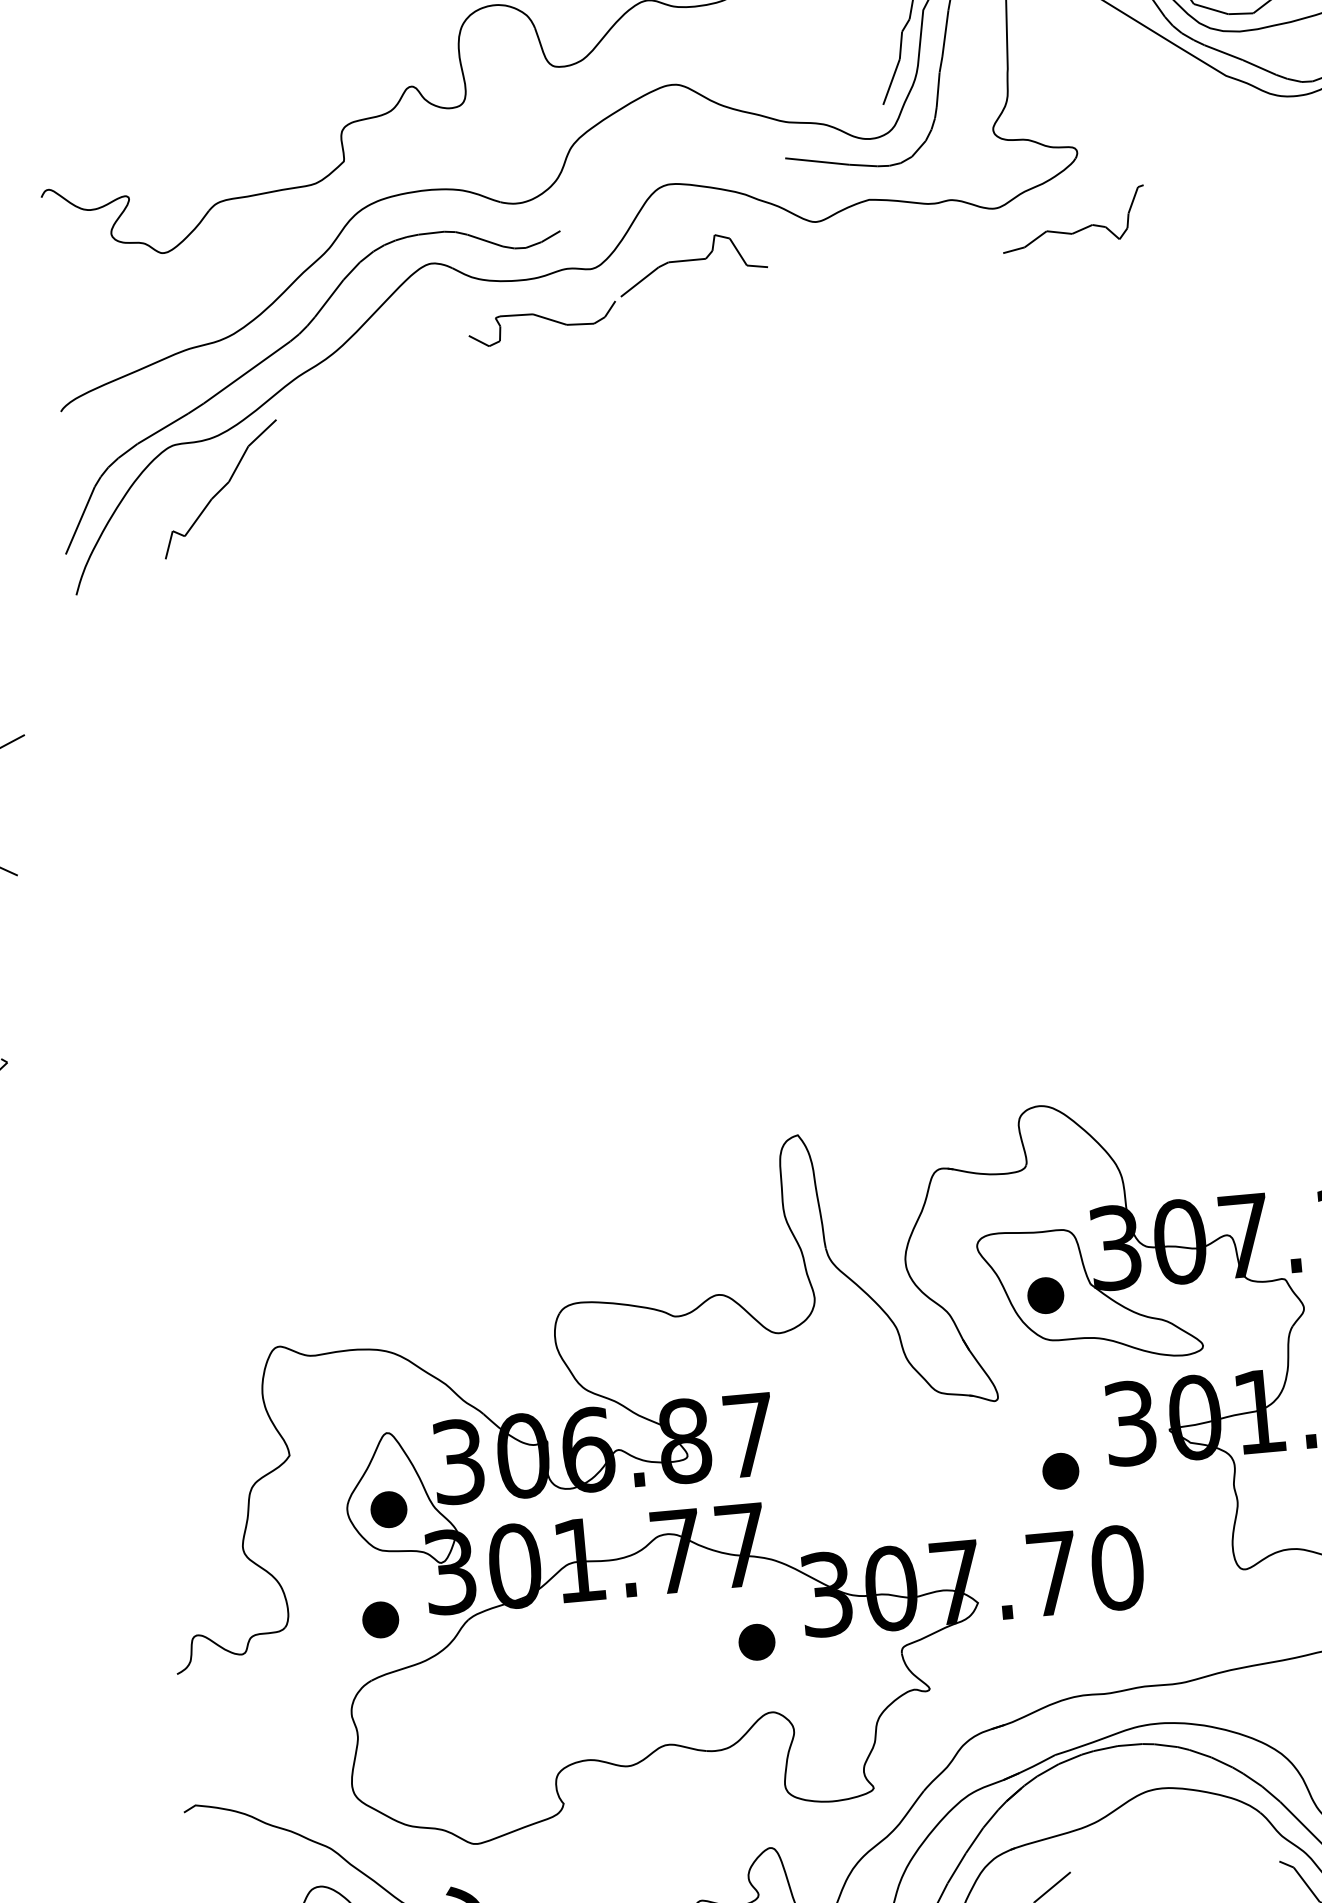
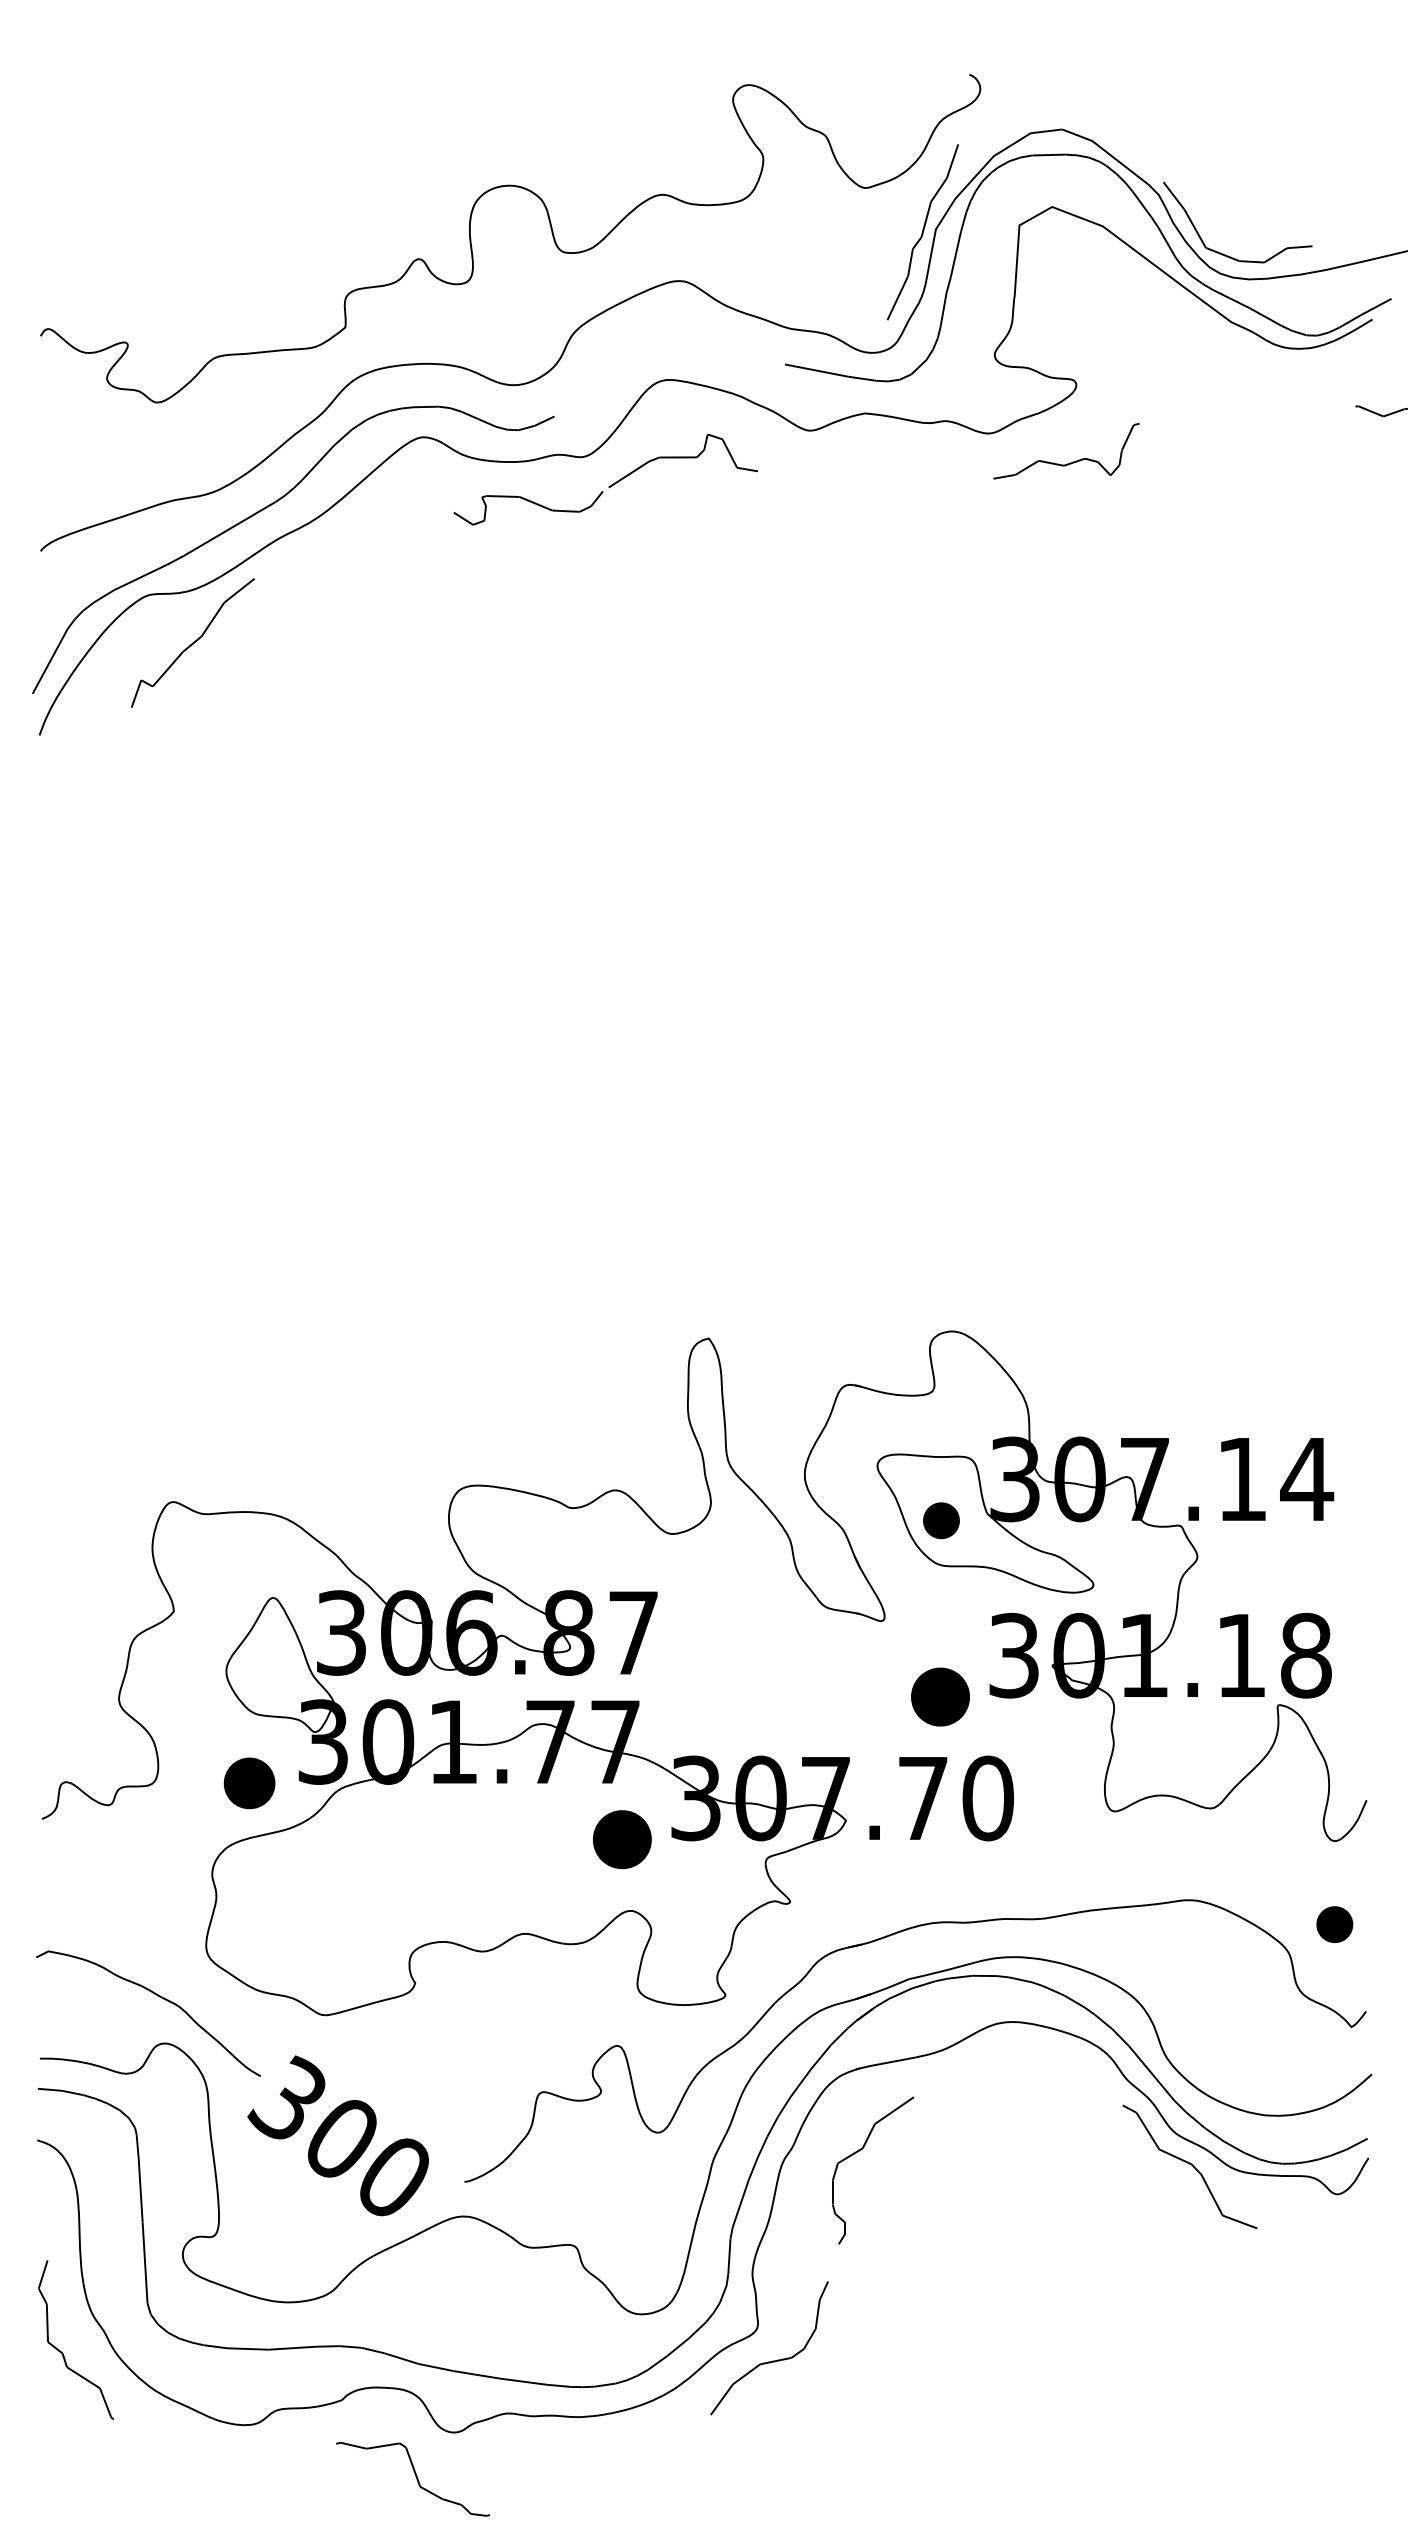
part: (1060, 1470) -> (940, 1696), size x1.6
part: (388, 1509) -> (267, 1674), removed
part: (380, 1620) -> (249, 1783), size x1.4
part: (757, 1641) -> (622, 1839), size x1.6

